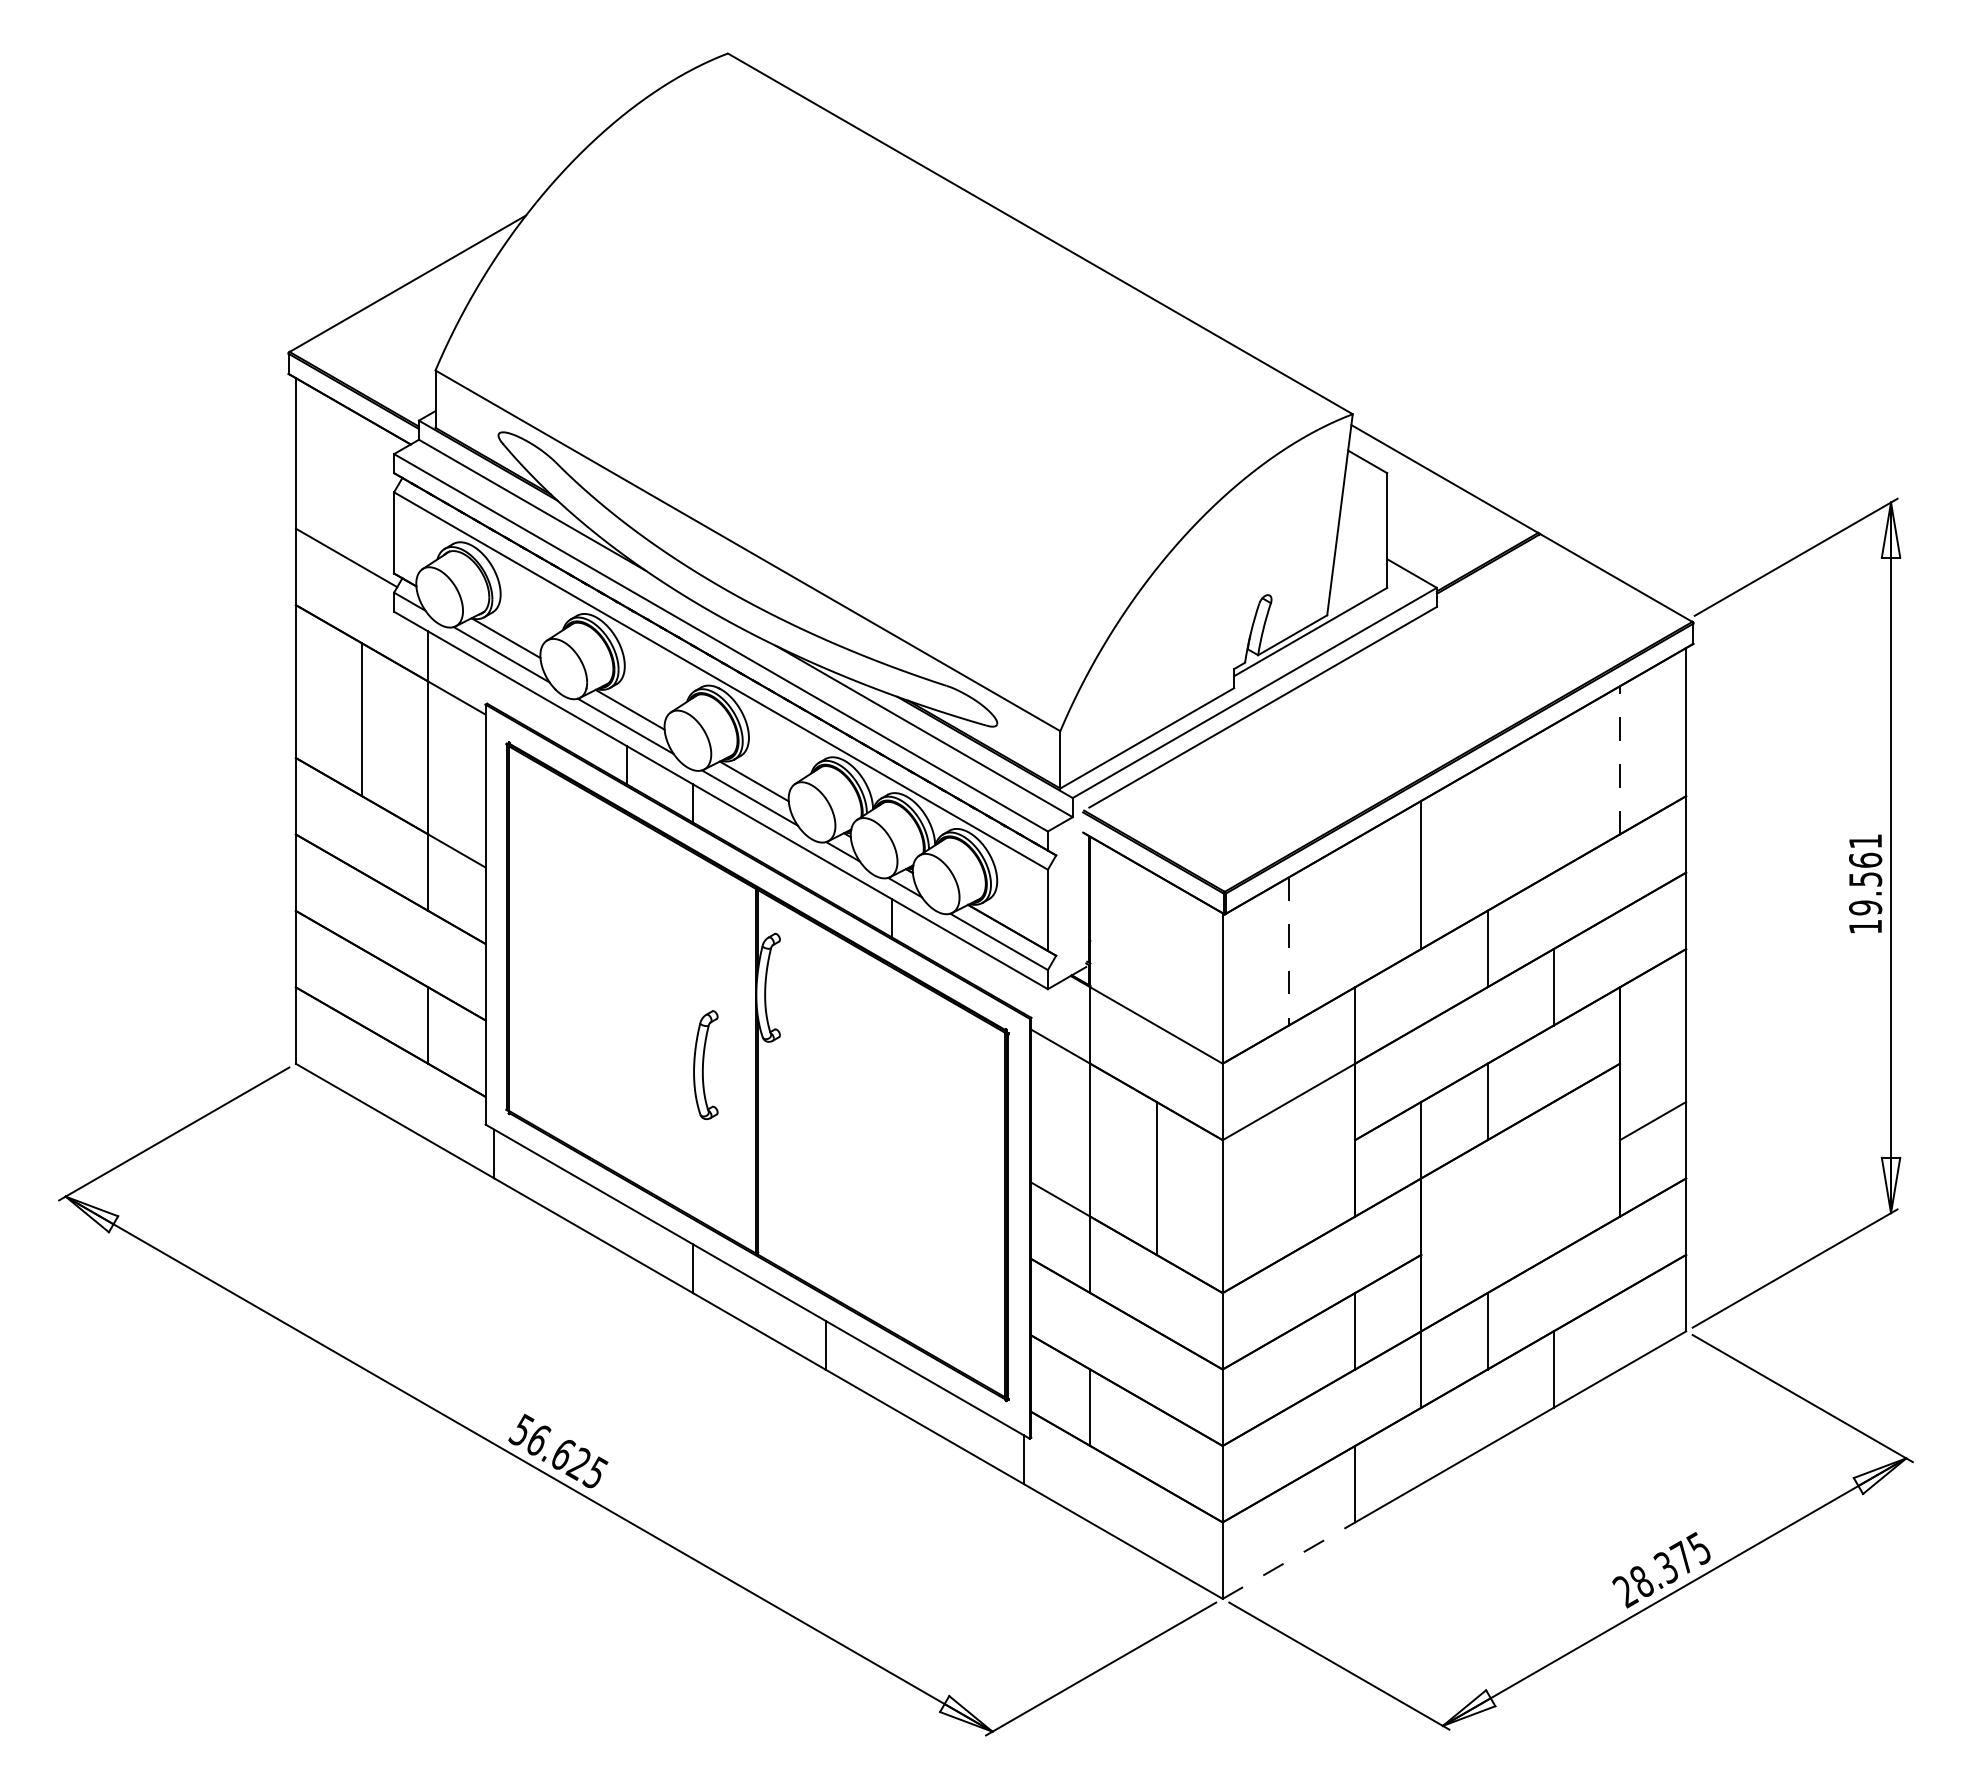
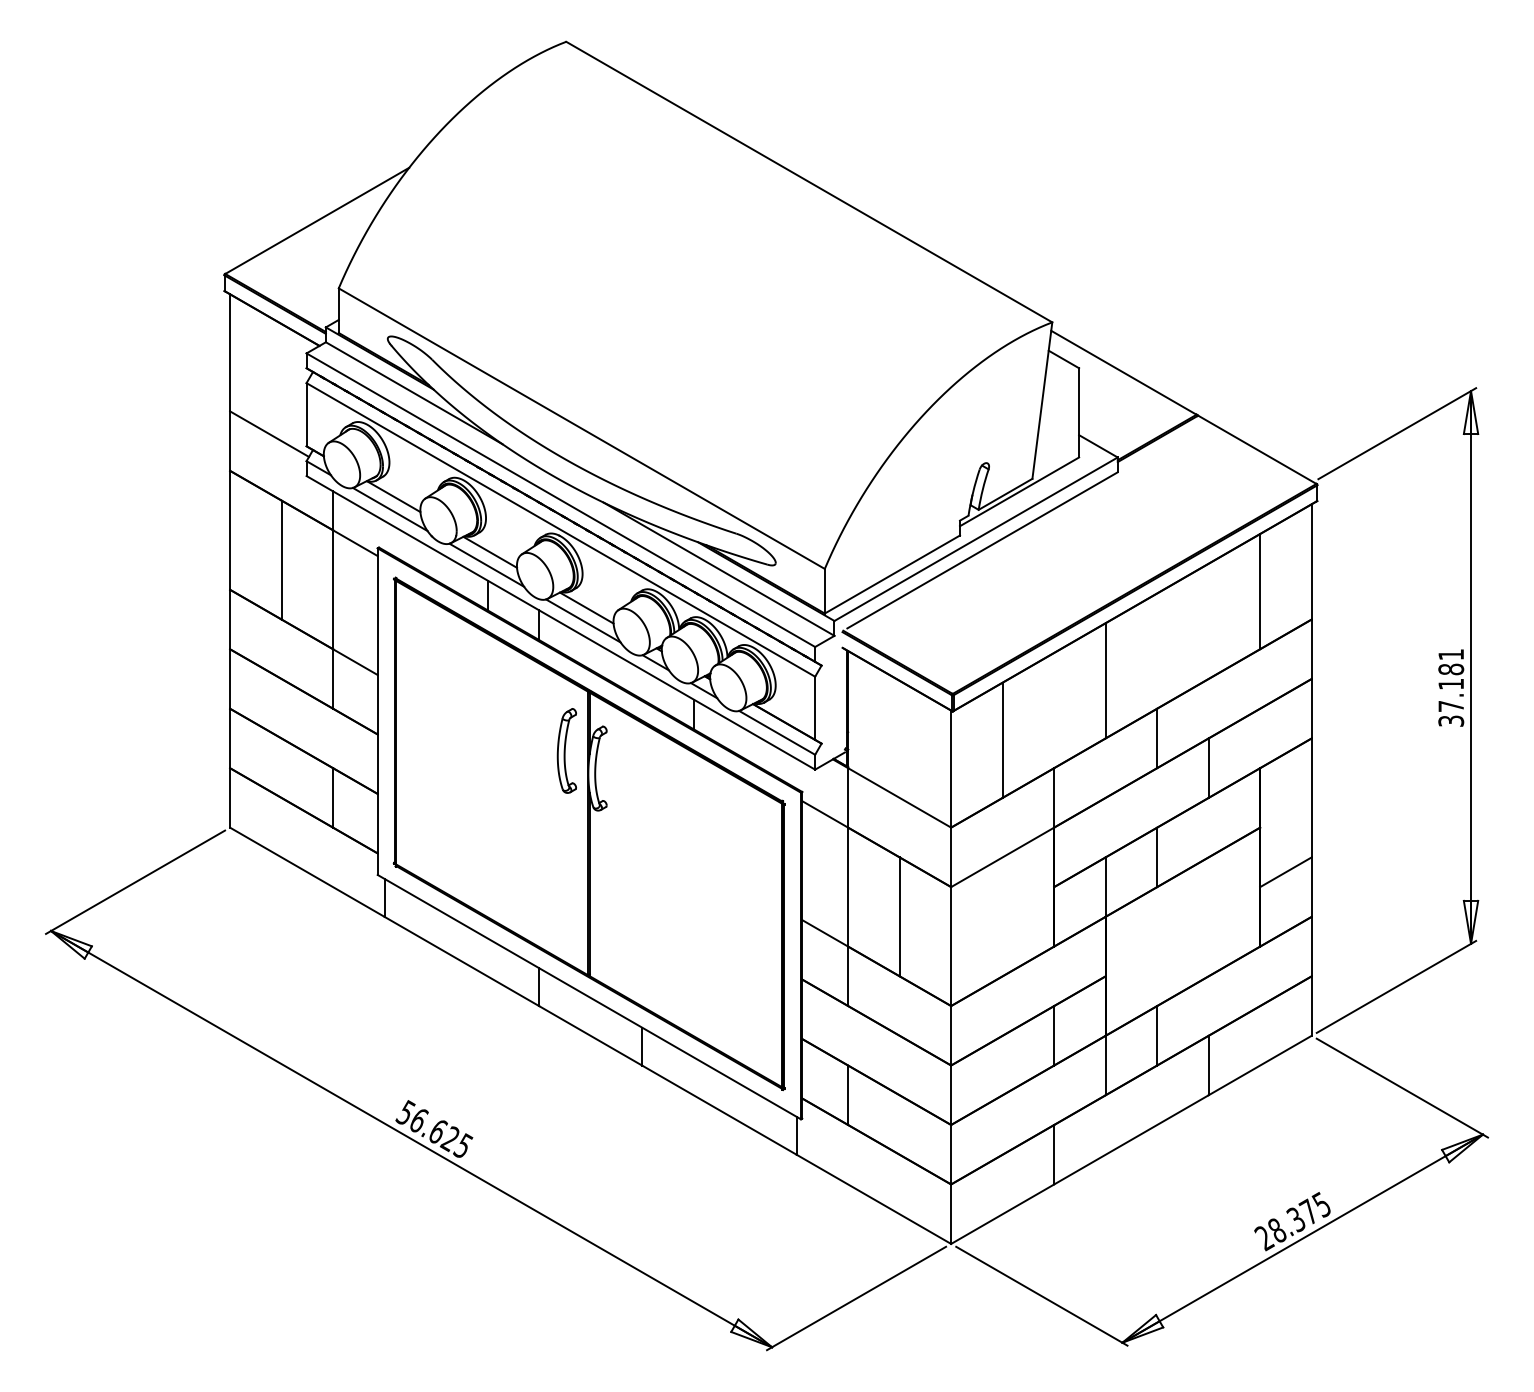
line: (1619, 759) -> (1259, 590), dashed -> solid
text: (1865, 893) -> (1451, 695), 19.561 -> 37.181
line: (1288, 951) -> (1002, 740), dashed -> solid
part: (705, 1065) -> (566, 751), moved
line: (1289, 1560) -> (1003, 1214), dashed -> solid

